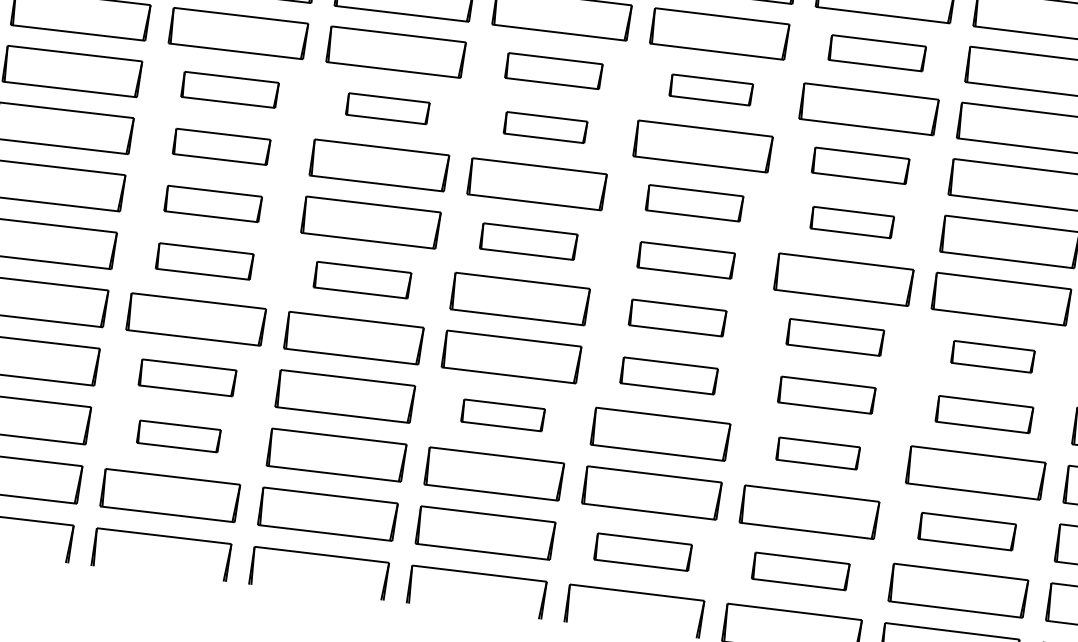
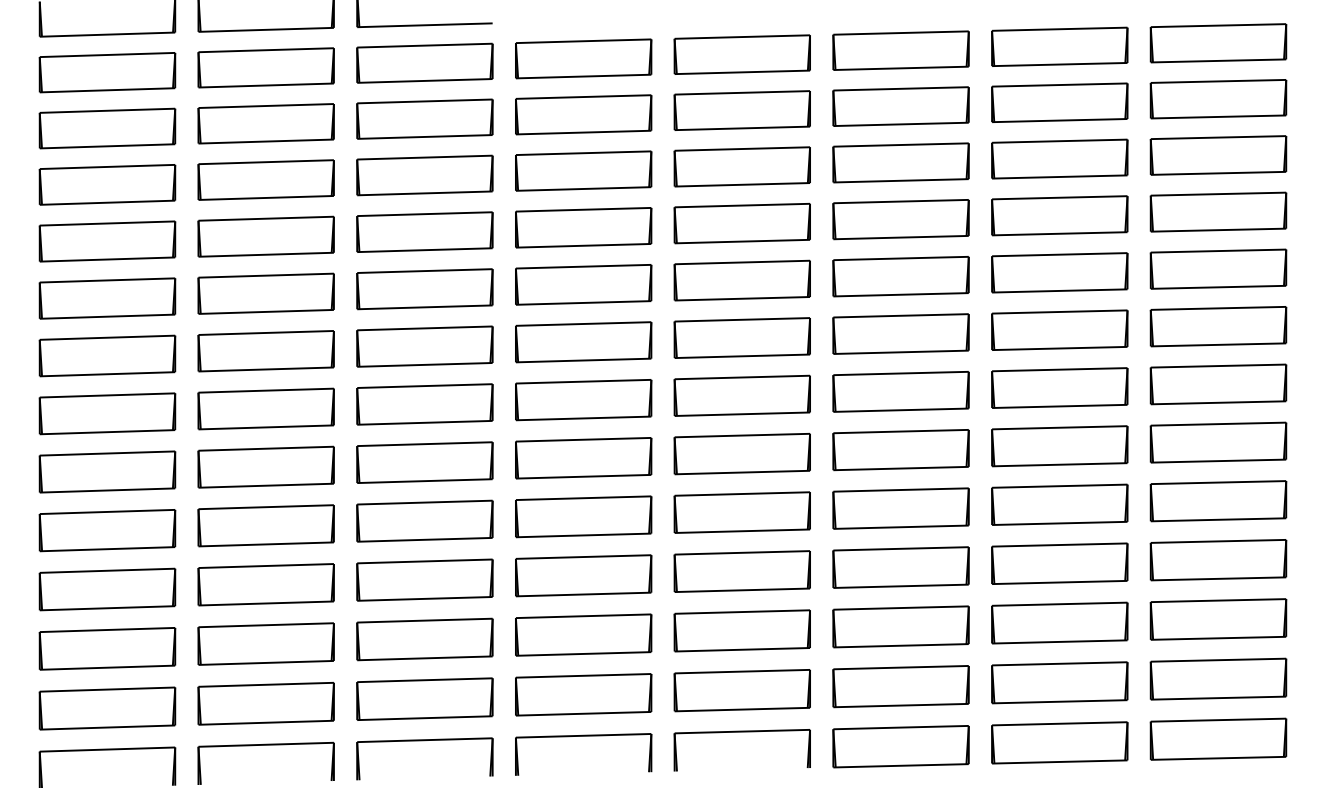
part: (876, 52) -> (900, 162), size x1.43
part: (553, 70) -> (583, 227), size x1.43
part: (229, 89) -> (265, 293), size x1.43
part: (710, 89) -> (741, 223), size x1.67
part: (387, 108) -> (424, 289), size x1.67
part: (545, 127) -> (583, 284), size x1.67
part: (220, 146) -> (265, 351), size x1.43
part: (860, 165) -> (900, 276), size x1.43
part: (693, 202) -> (741, 337), size x1.43
part: (212, 203) -> (265, 408), size x1.43
part: (851, 221) -> (900, 333), size x1.67
part: (528, 241) -> (583, 400), size x1.43
part: (204, 260) -> (265, 466), size x1.43
part: (685, 260) -> (741, 395), size x1.43
part: (362, 280) -> (424, 462), size x1.43
part: (676, 317) -> (741, 453), size x1.43
part: (834, 337) -> (900, 450), size x1.43
part: (992, 356) -> (1059, 446), size x1.67
part: (668, 375) -> (741, 512), size x1.43
part: (186, 377) -> (265, 584), size x1.43
part: (826, 395) -> (900, 508), size x1.43
part: (984, 414) -> (1059, 504), size x1.43
part: (502, 415) -> (583, 575), size x1.67
part: (178, 435) -> (265, 643), size x1.67
part: (817, 453) -> (900, 567), size x1.67
part: (966, 531) -> (1059, 622), size x1.43
part: (642, 551) -> (741, 690), size x1.43
part: (800, 571) -> (900, 686), size x1.43

